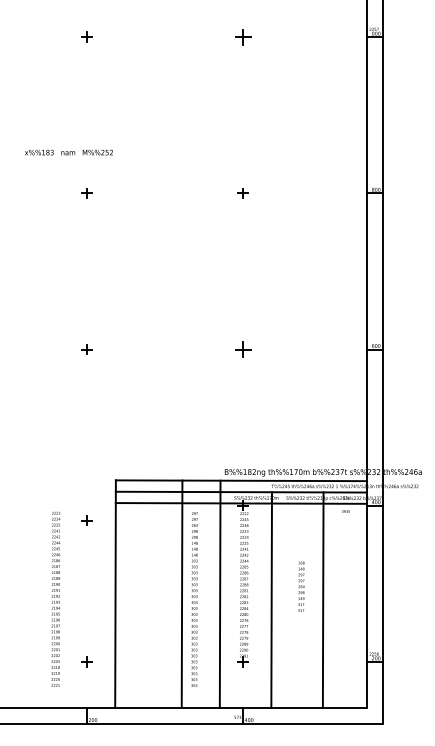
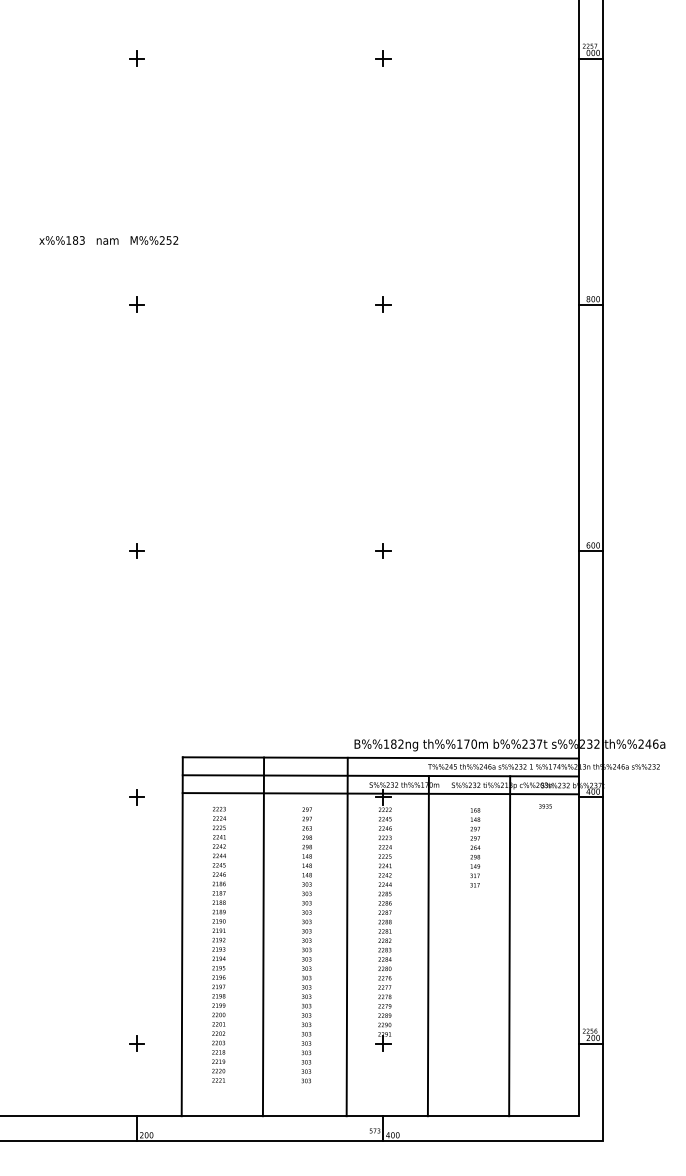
part: (242, 36) -> (382, 57), size x0.62
part: (242, 349) -> (382, 550), size x0.62
part: (86, 520) -> (136, 796), moved
text: (301, 586) -> (475, 847), moved
line: (181, 594) -> (262, 937), moved
text: (55, 598) -> (218, 943), moved

